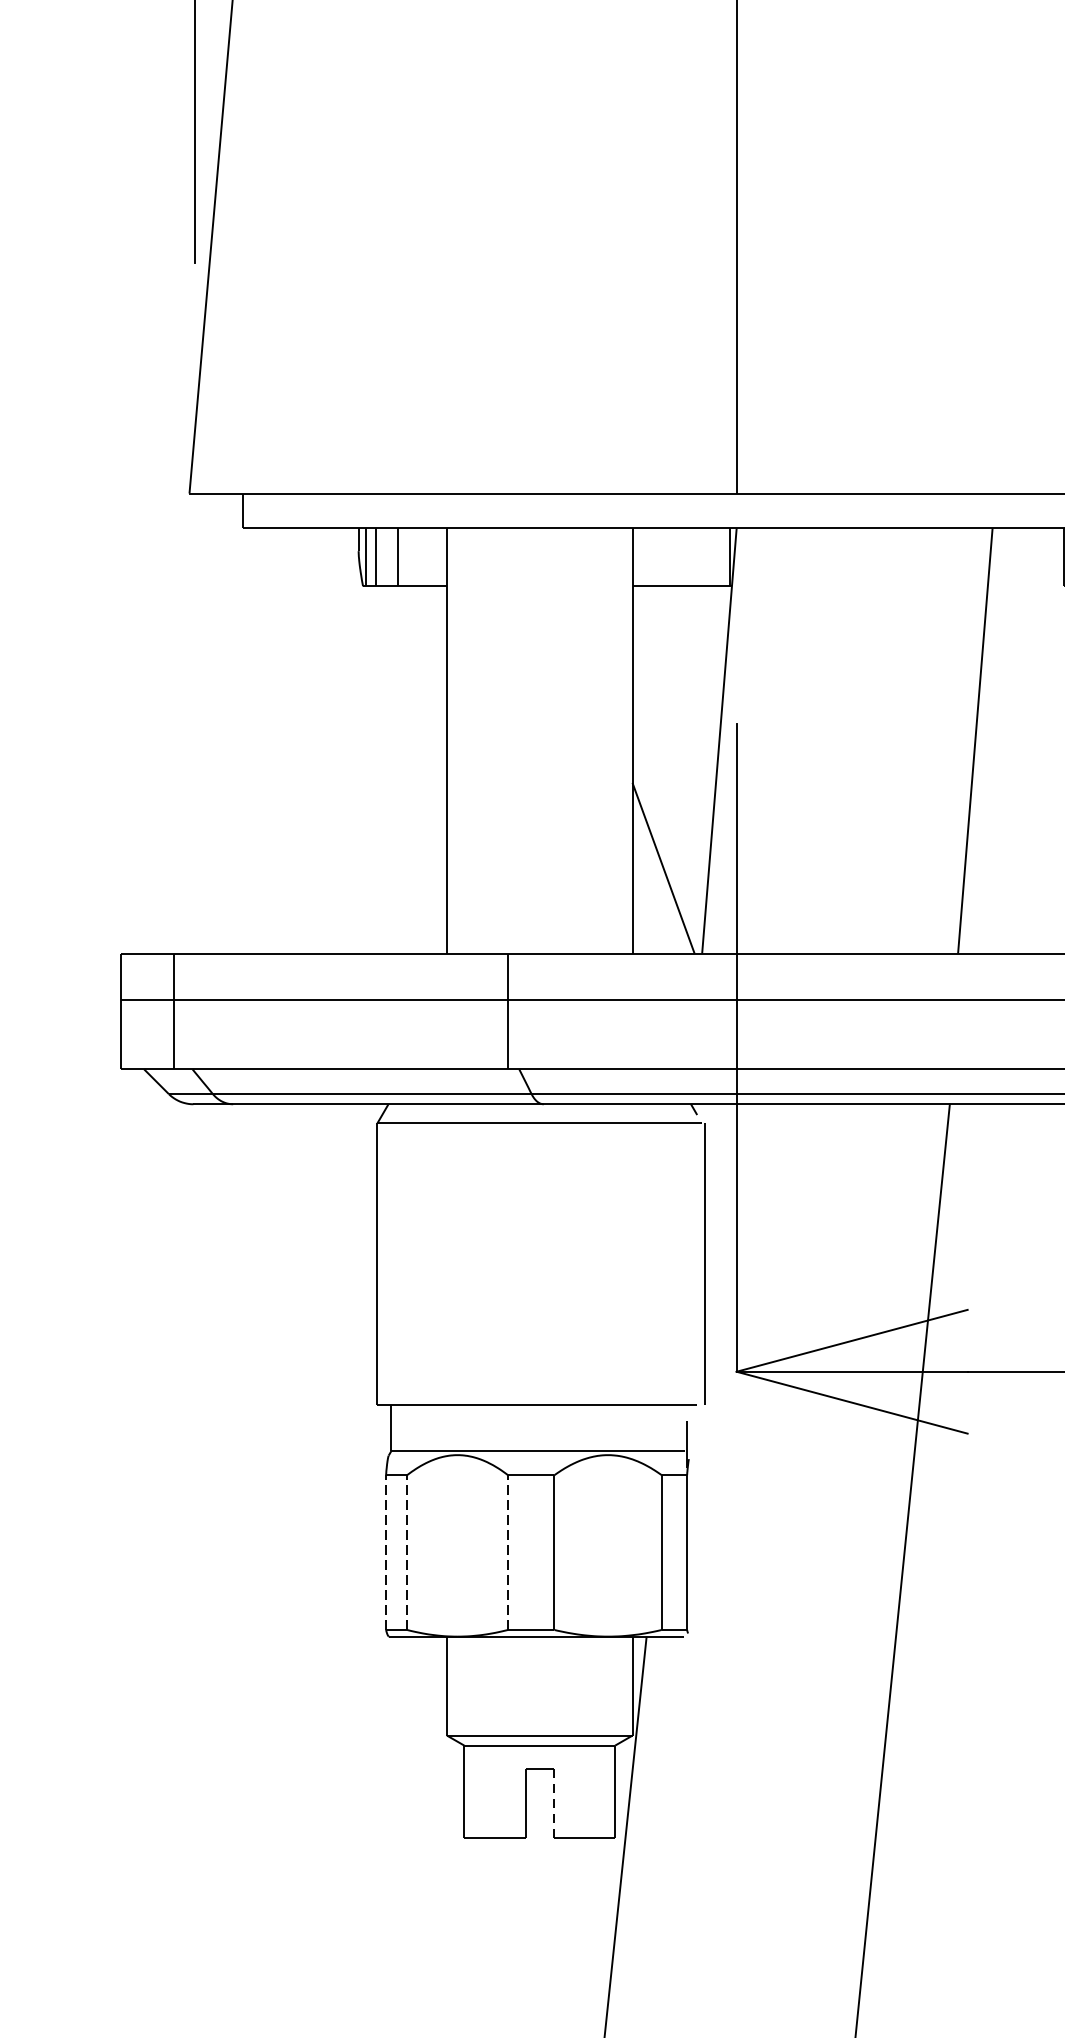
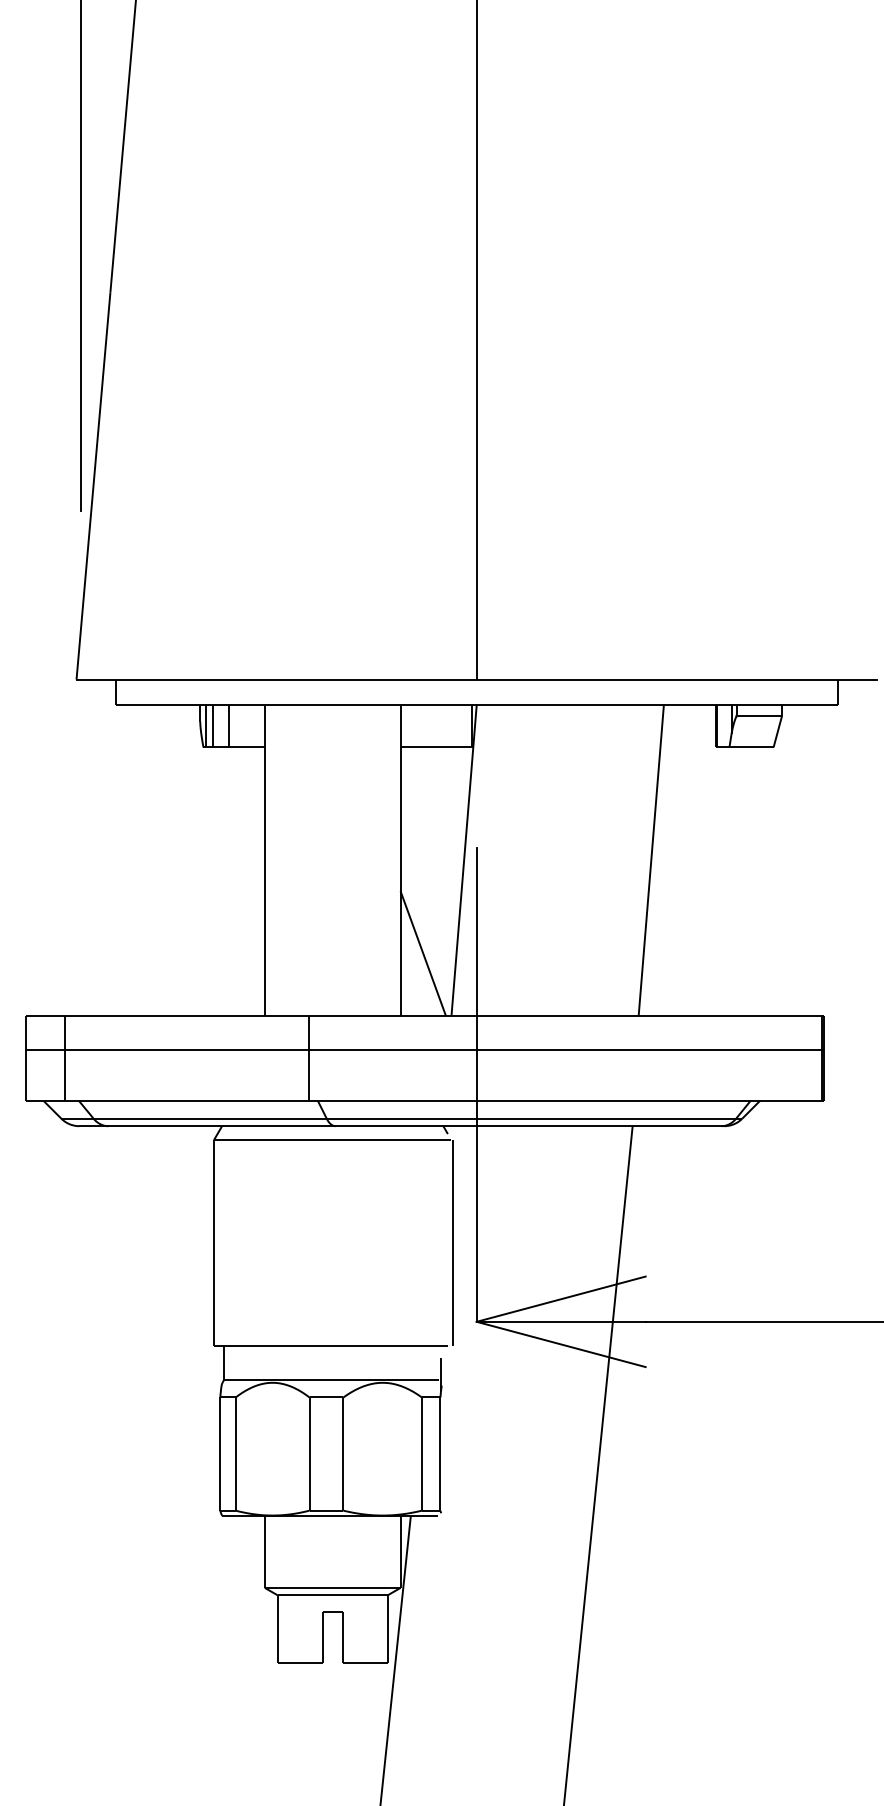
line: (386, 1553) -> (220, 1454), dashed -> solid
line: (406, 1553) -> (235, 1454), dashed -> solid
line: (508, 1553) -> (309, 1454), dashed -> solid
line: (553, 1803) -> (342, 1637), dashed -> solid

